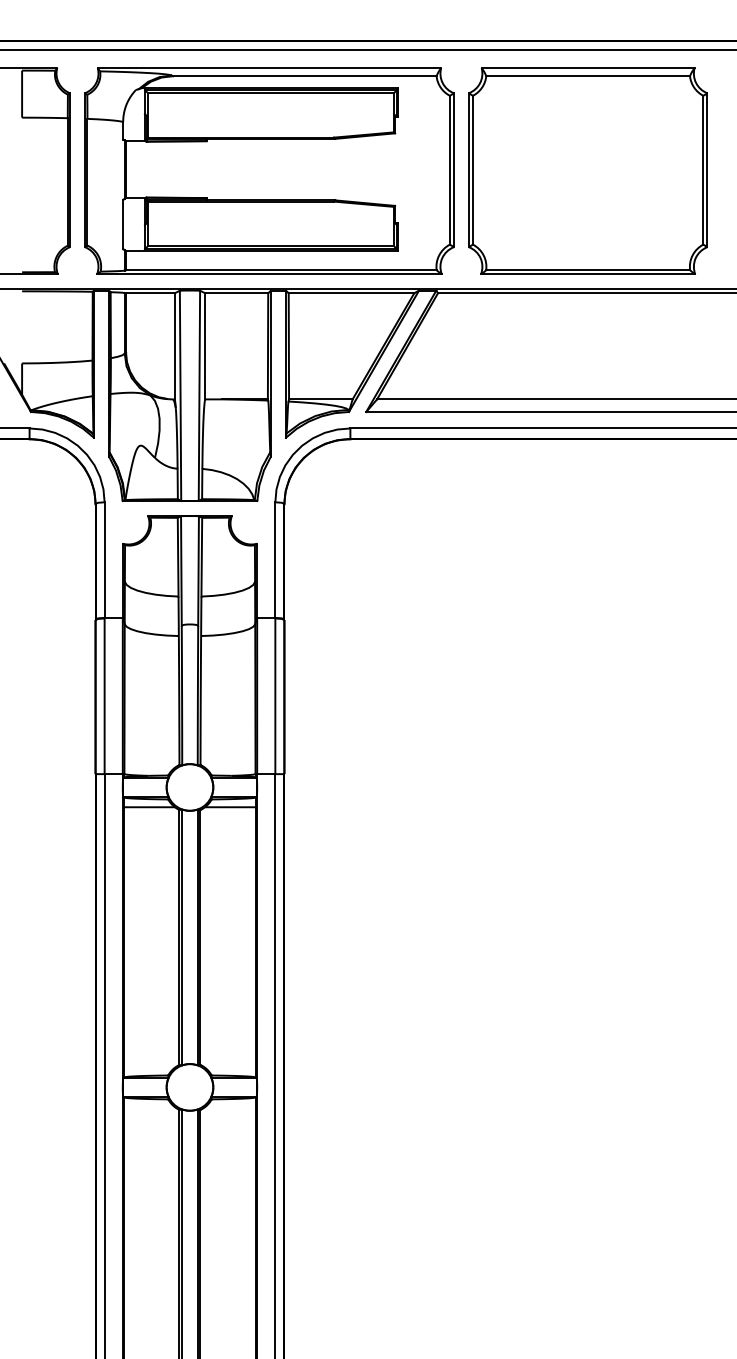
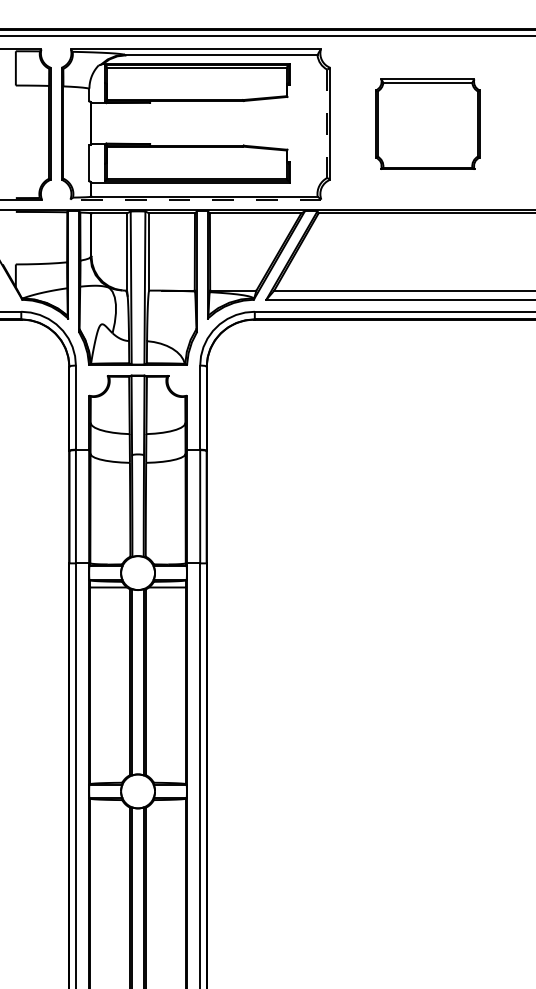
line: (449, 170) -> (326, 123), solid -> dashed
part: (587, 170) -> (427, 123), size x0.6
line: (268, 274) -> (195, 199), solid -> dashed

